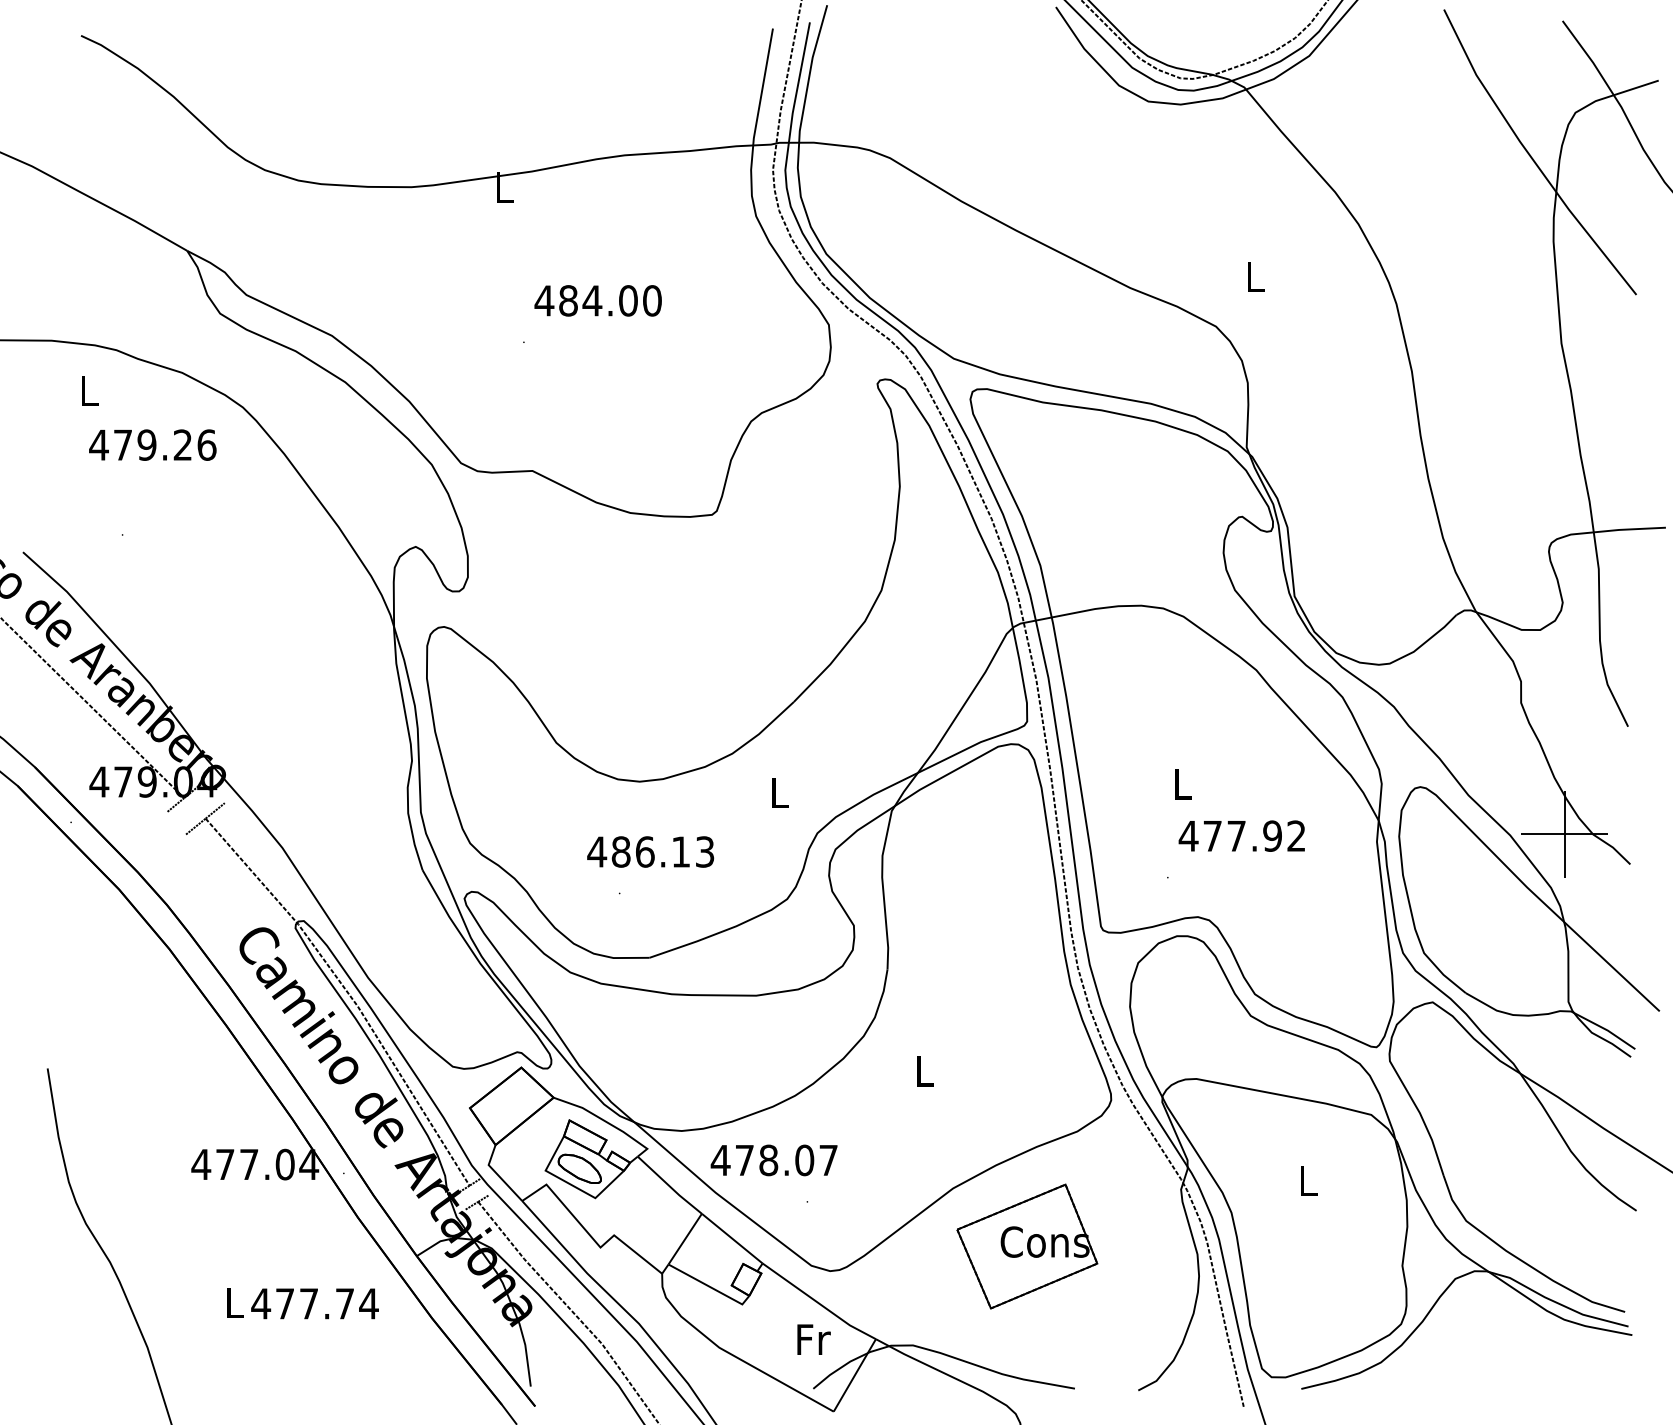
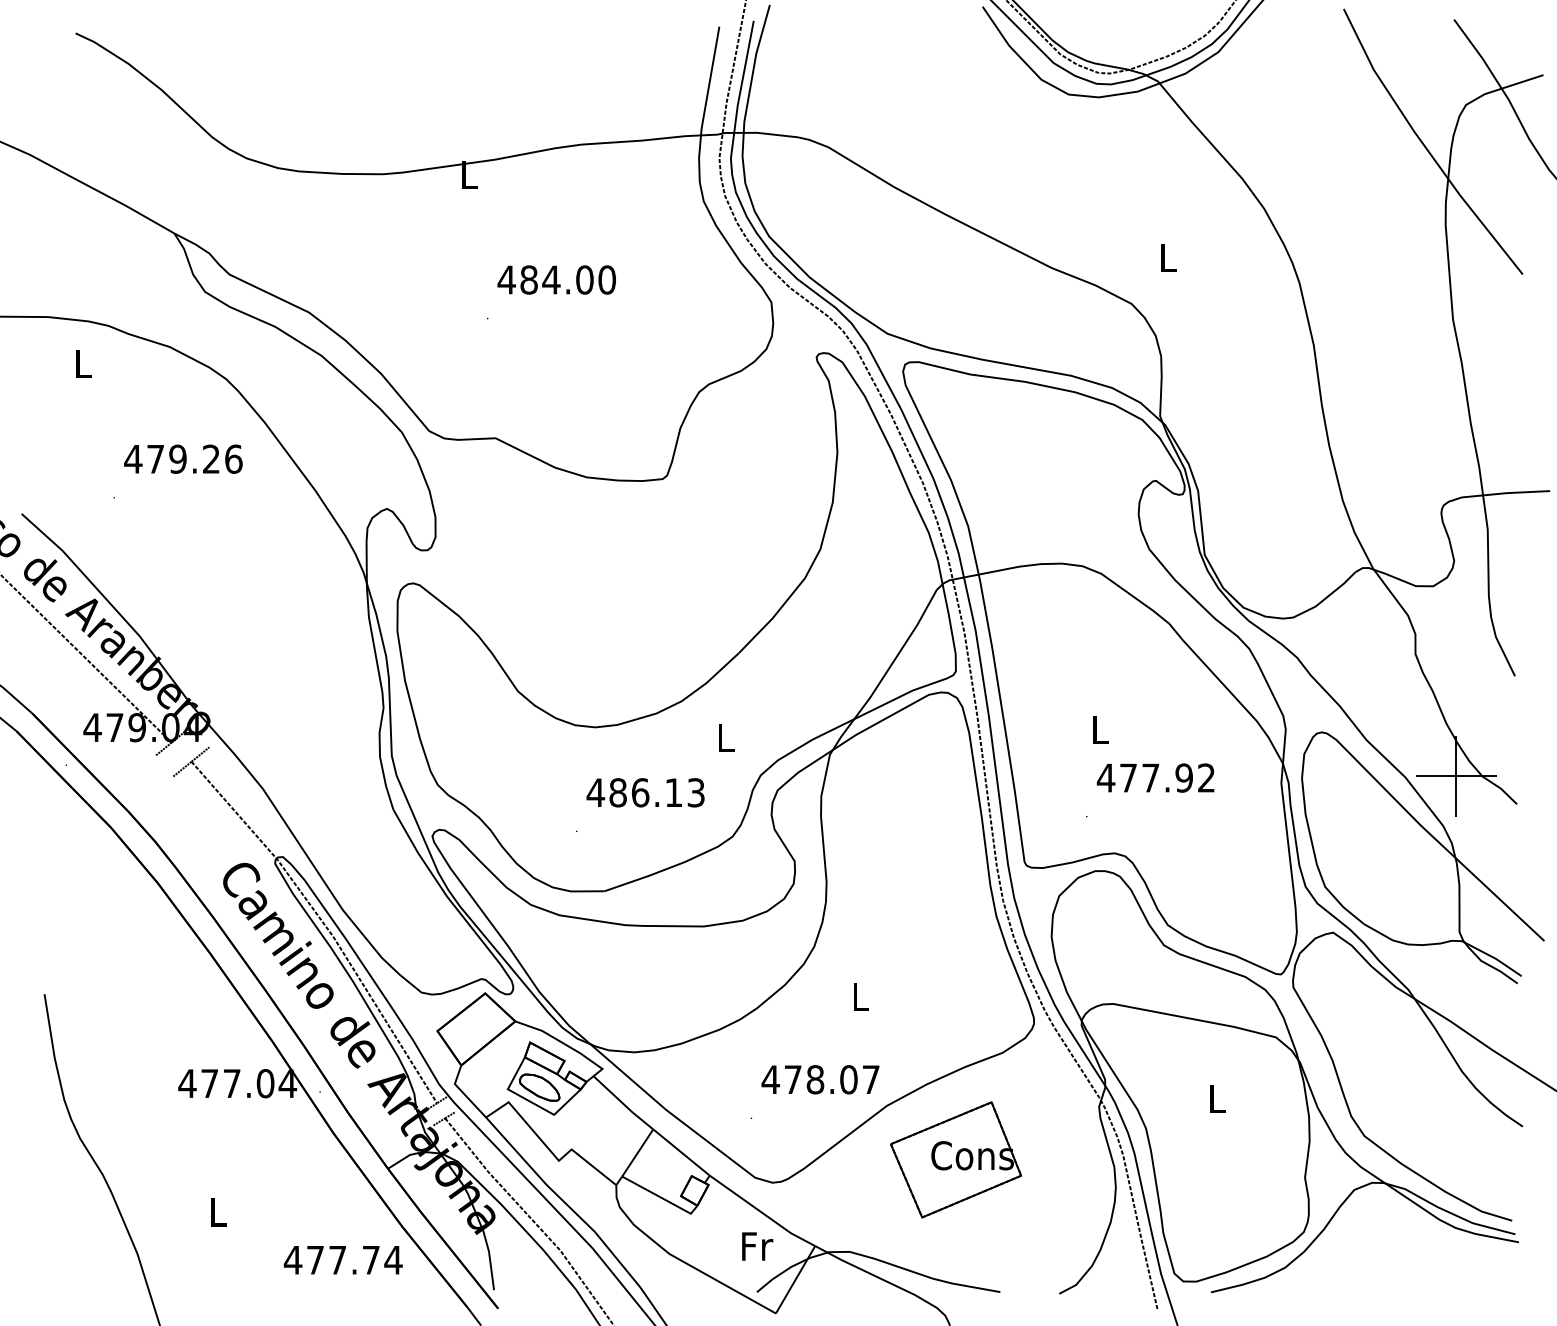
text: (152, 444) -> (183, 458), moved
text: (650, 851) -> (645, 792), moved
text: (774, 1160) -> (820, 1079), moved
text: (314, 1304) -> (342, 1260), moved

